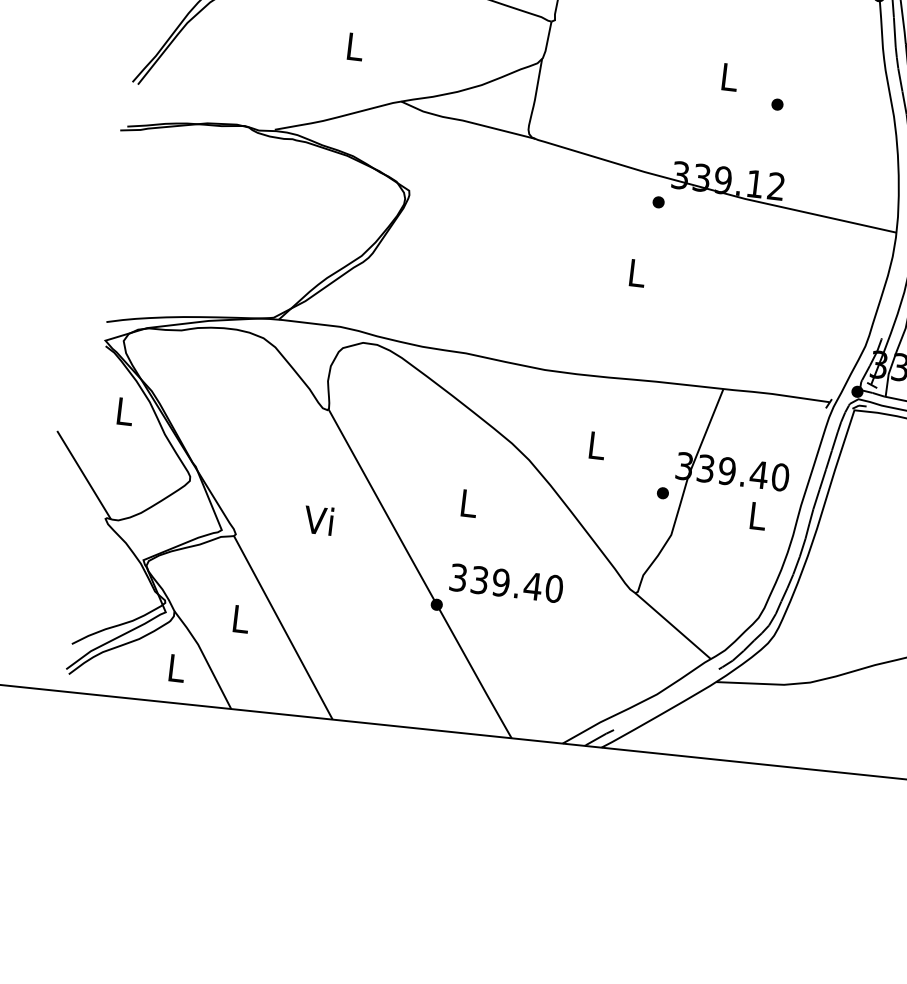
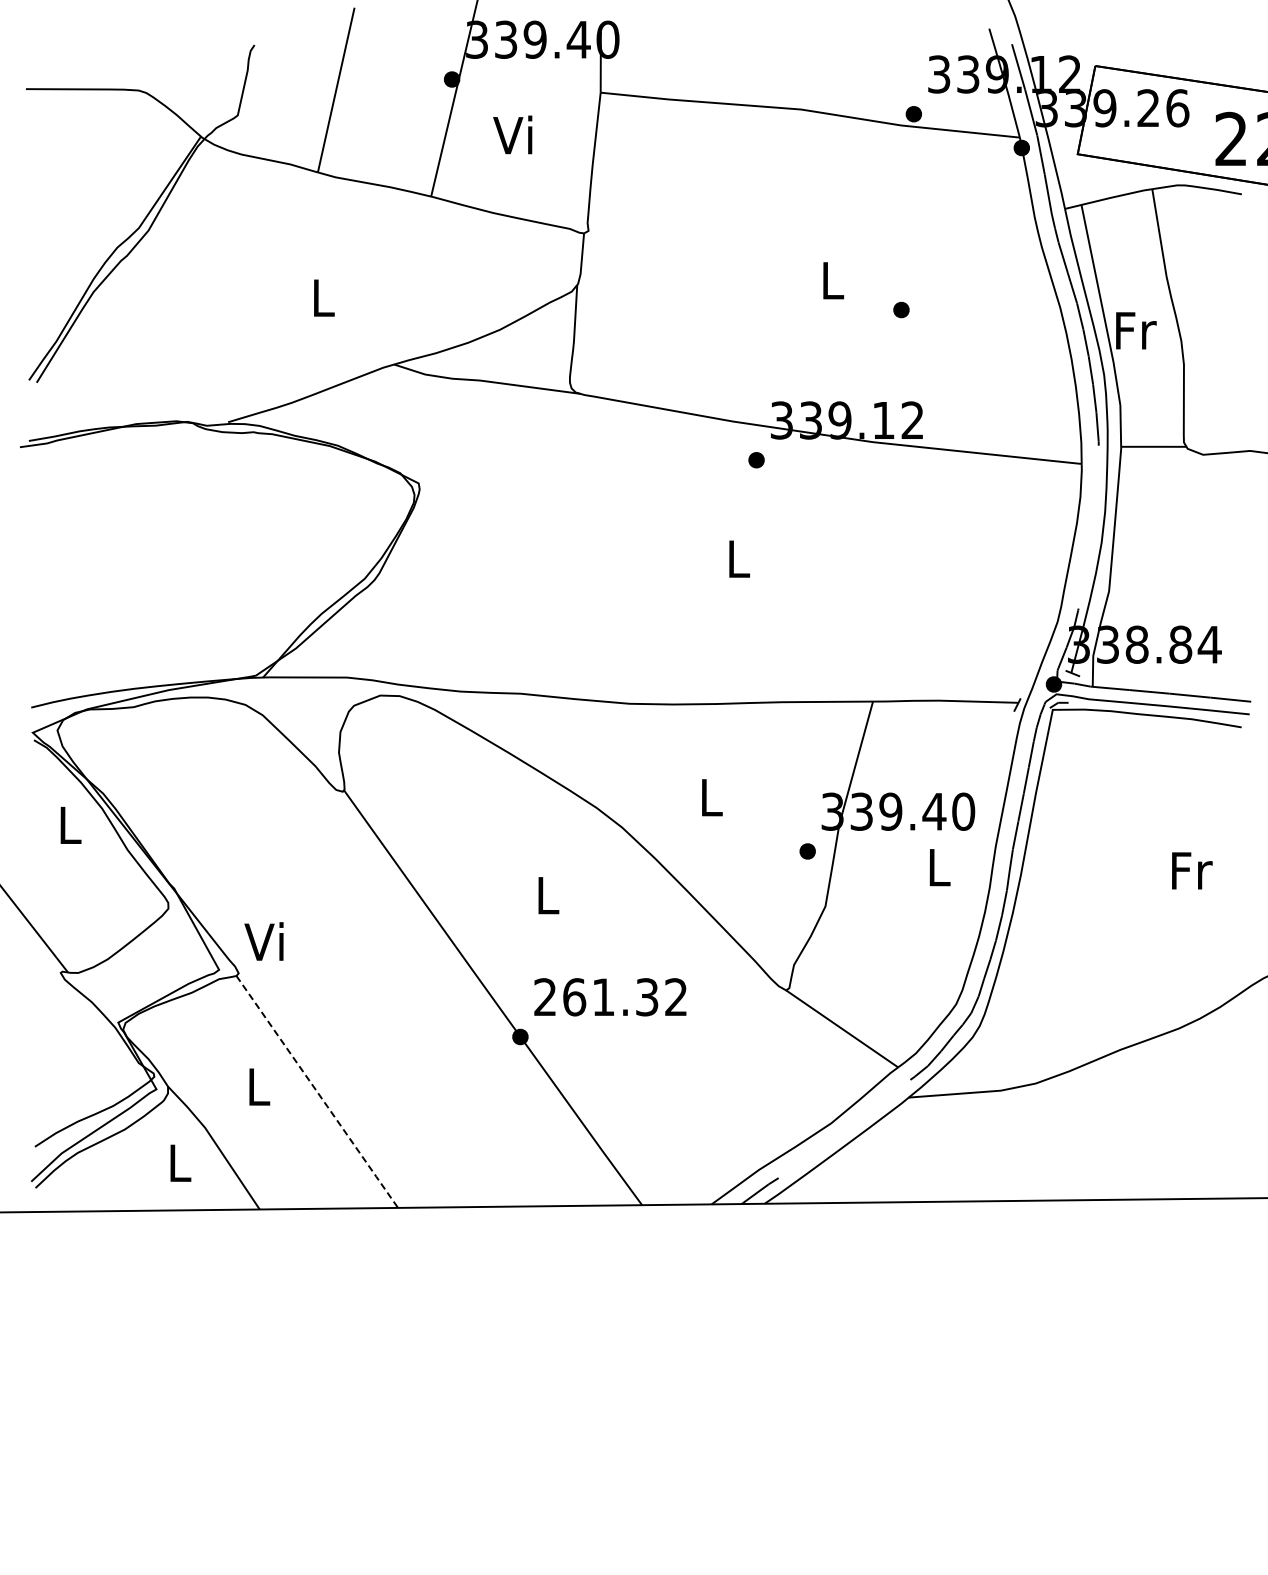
text: (318, 520) -> (263, 941), moved
text: (506, 583) -> (610, 997), 339.40 -> 261.32
line: (284, 629) -> (318, 1093), solid -> dashed

